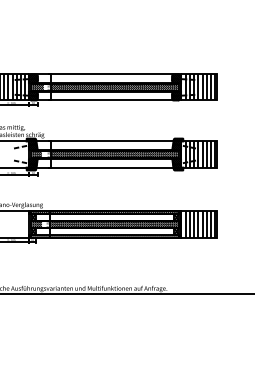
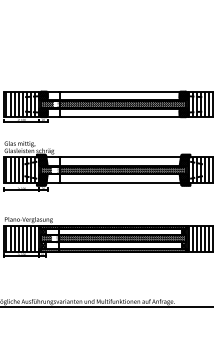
hatch: (14, 154) -> (24, 170), added
hatch: (14, 224) -> (24, 238), added

